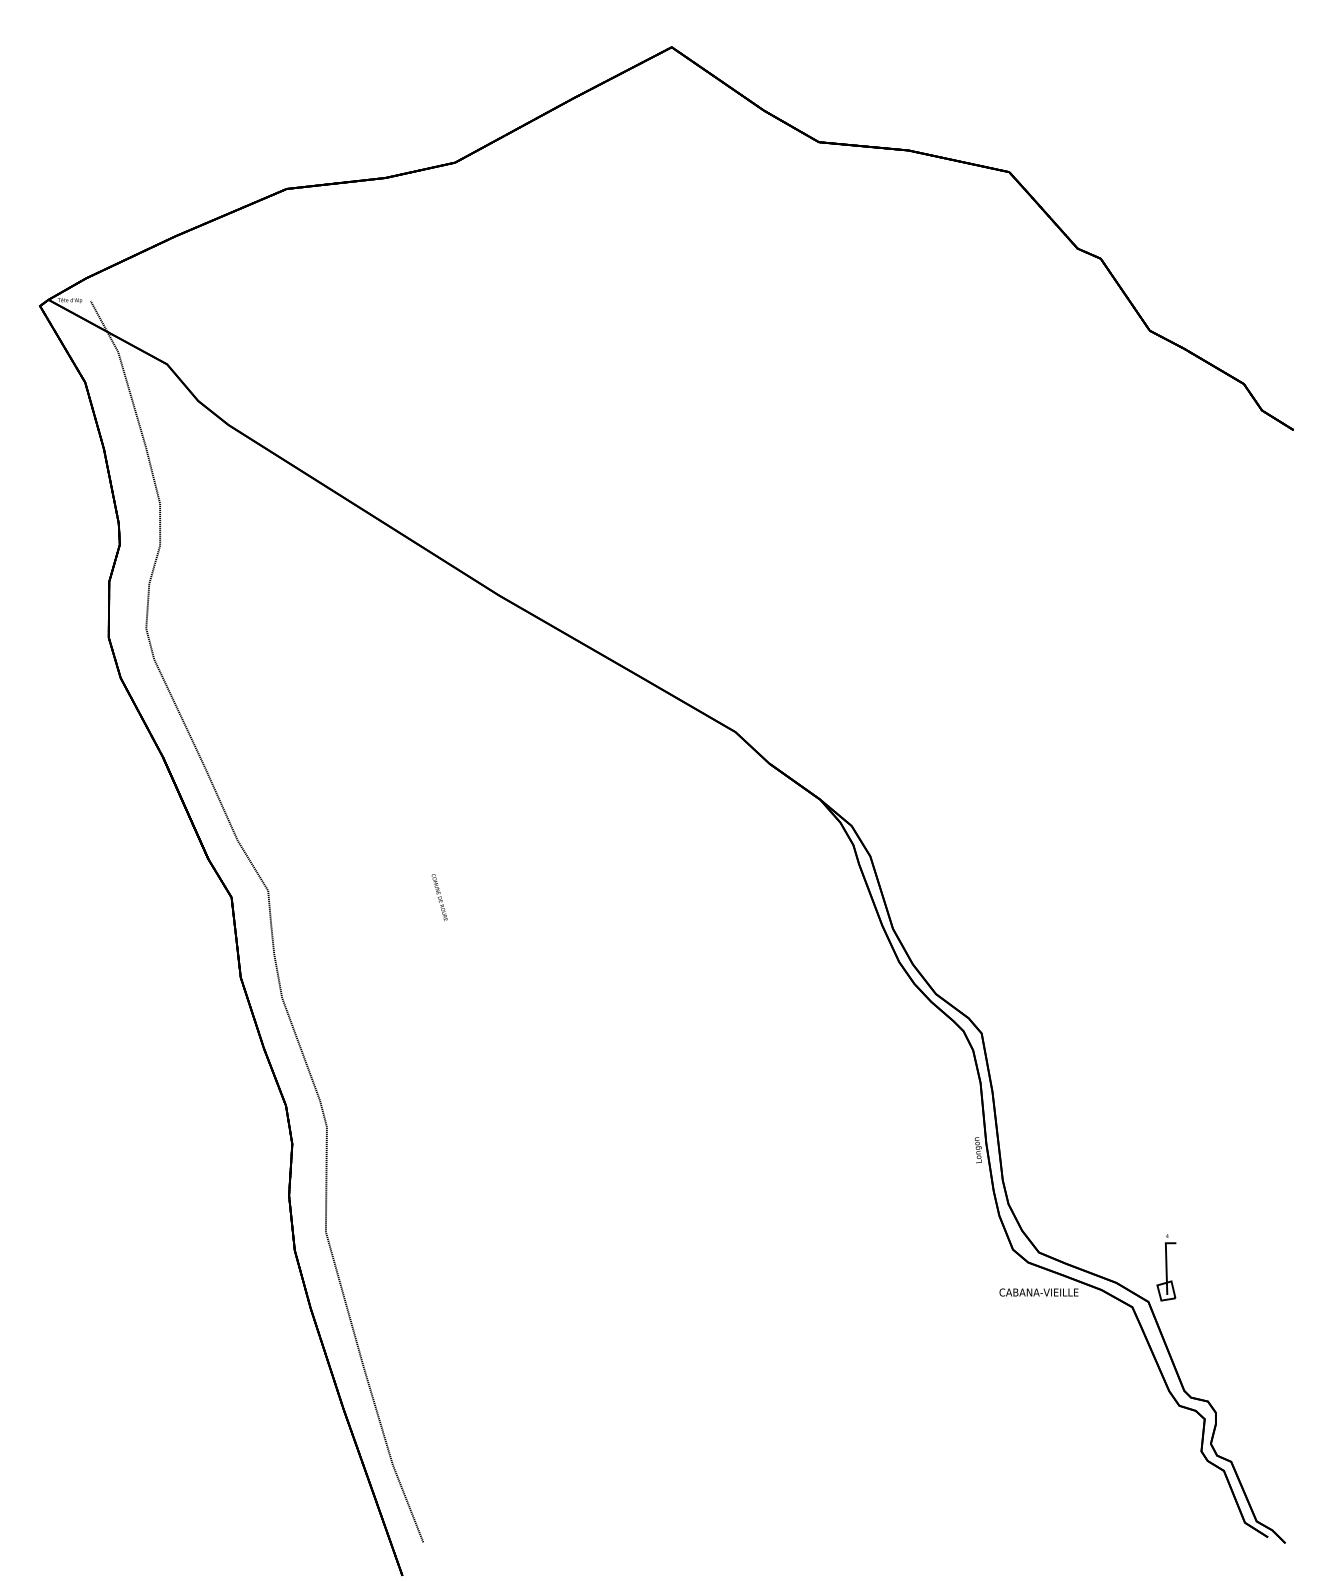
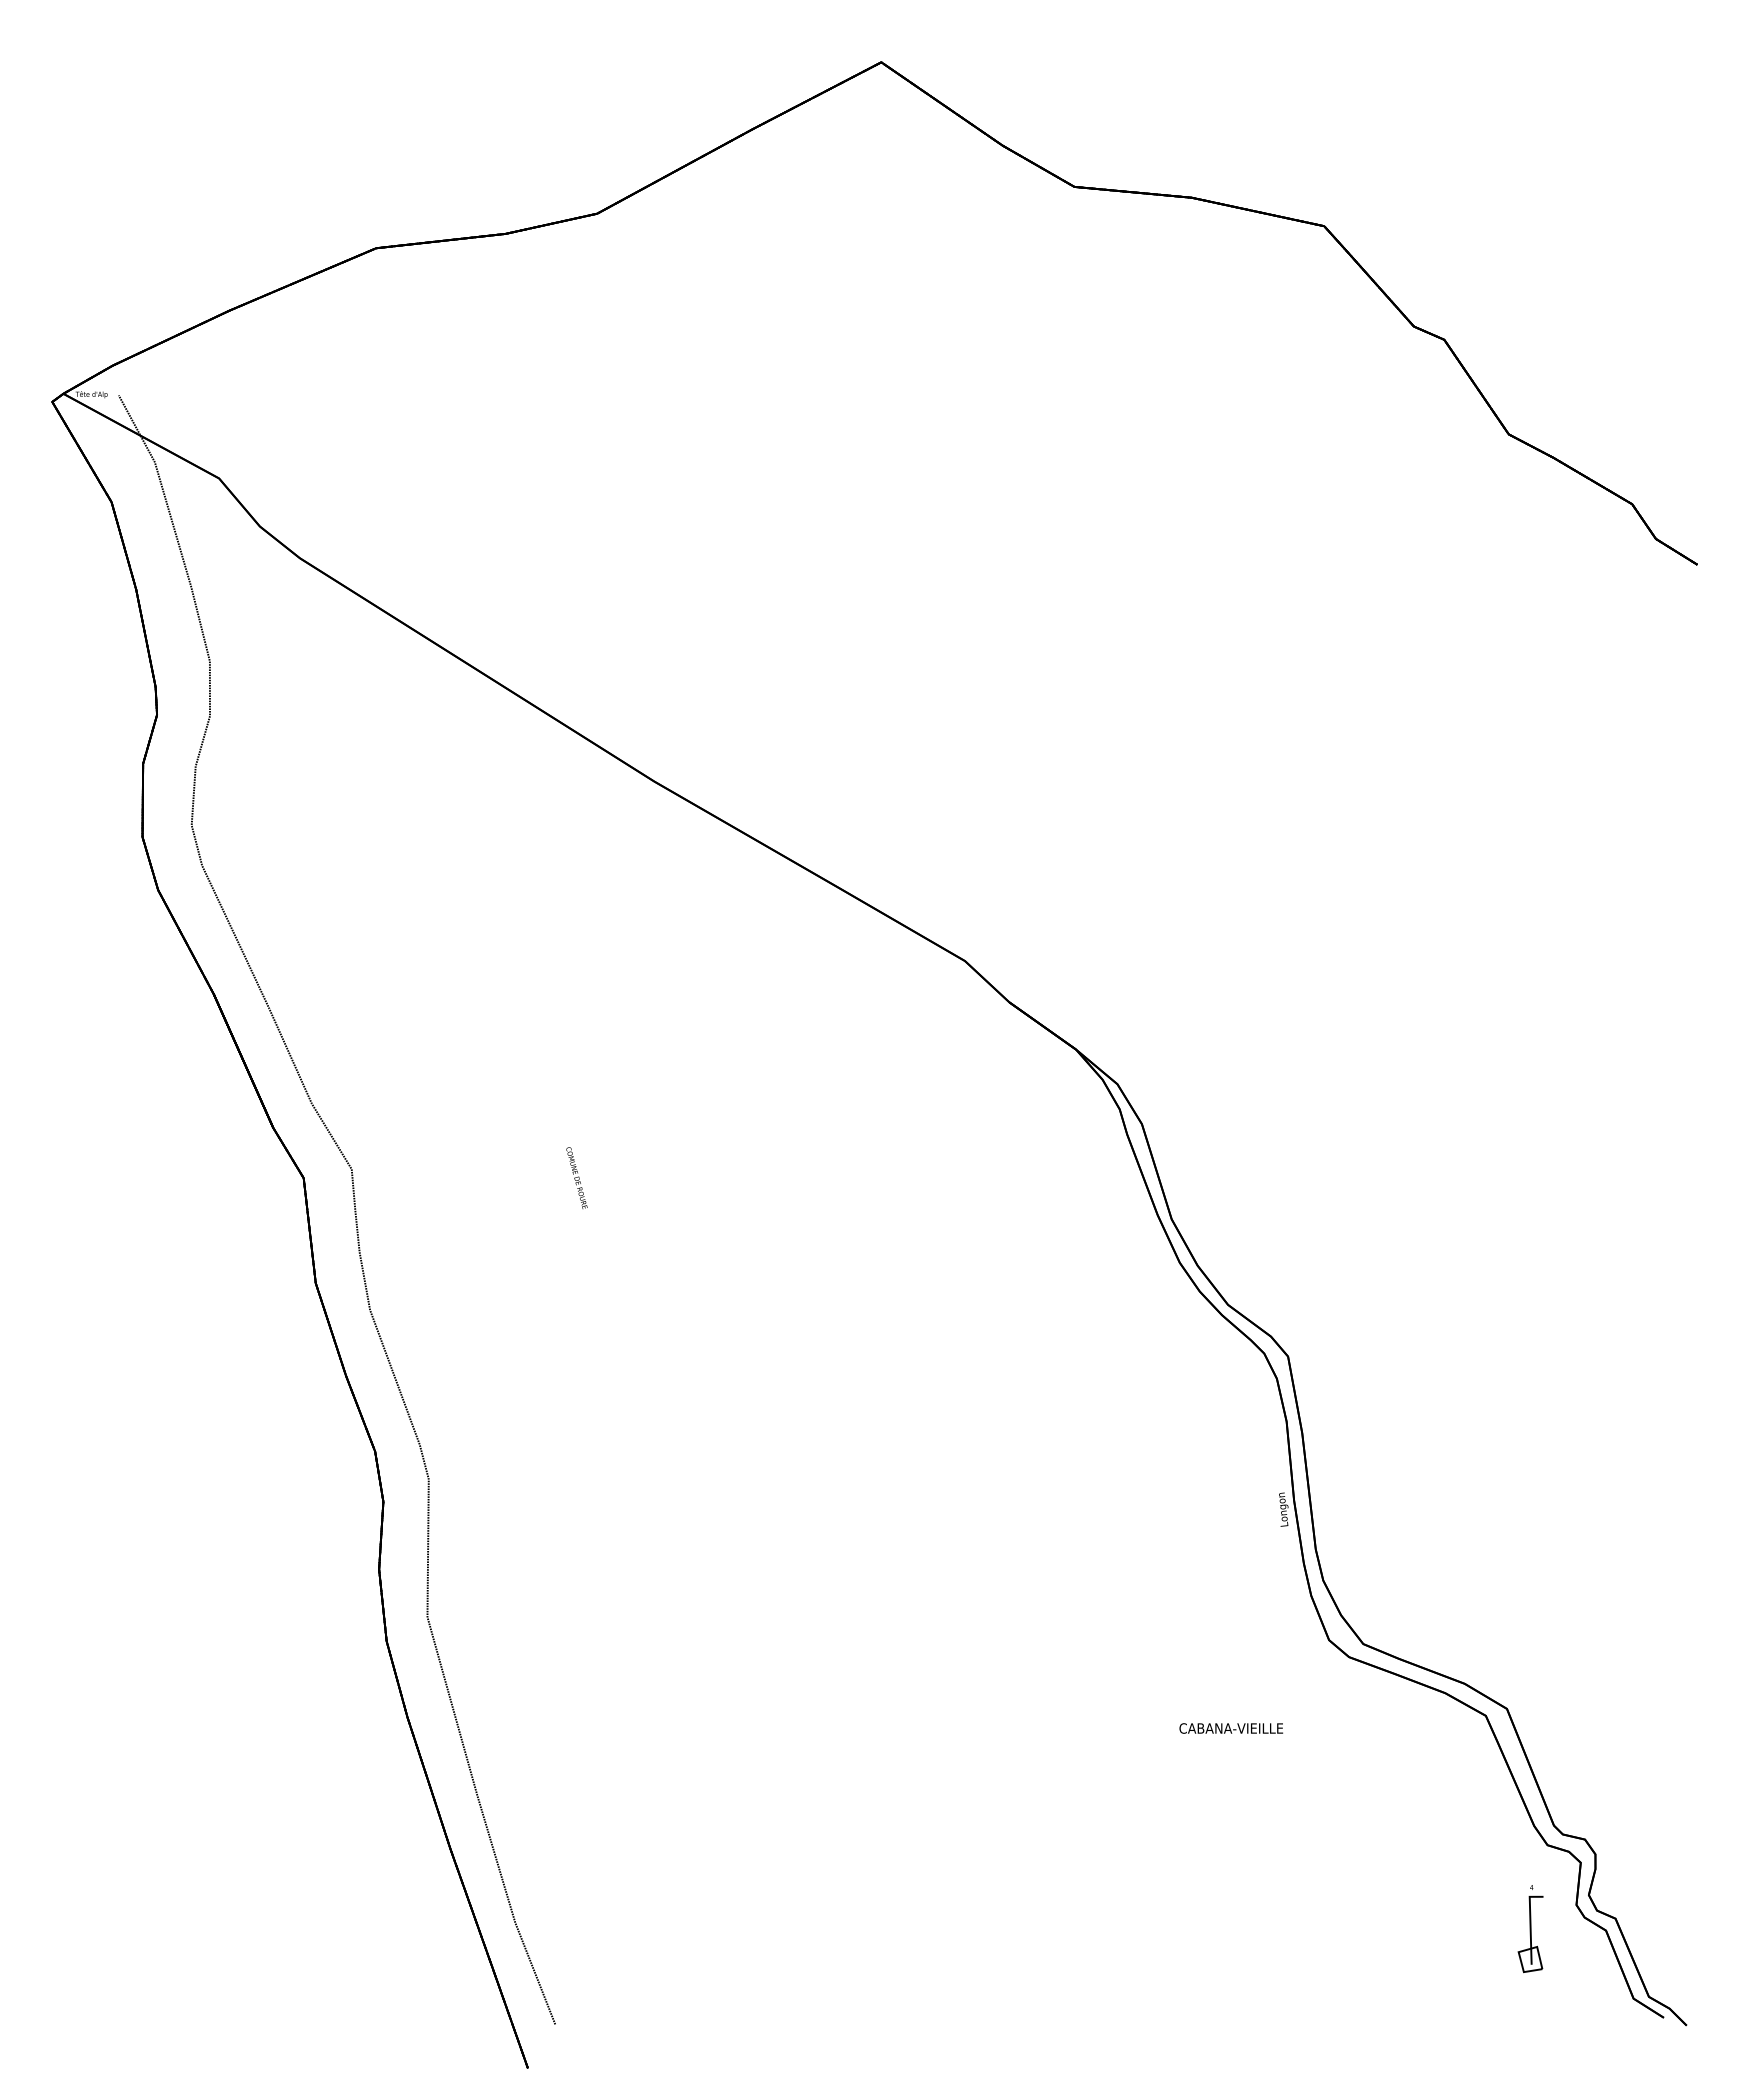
part: (1166, 1268) -> (1530, 1929), moved
text: (1039, 1292) -> (1231, 1728), moved

